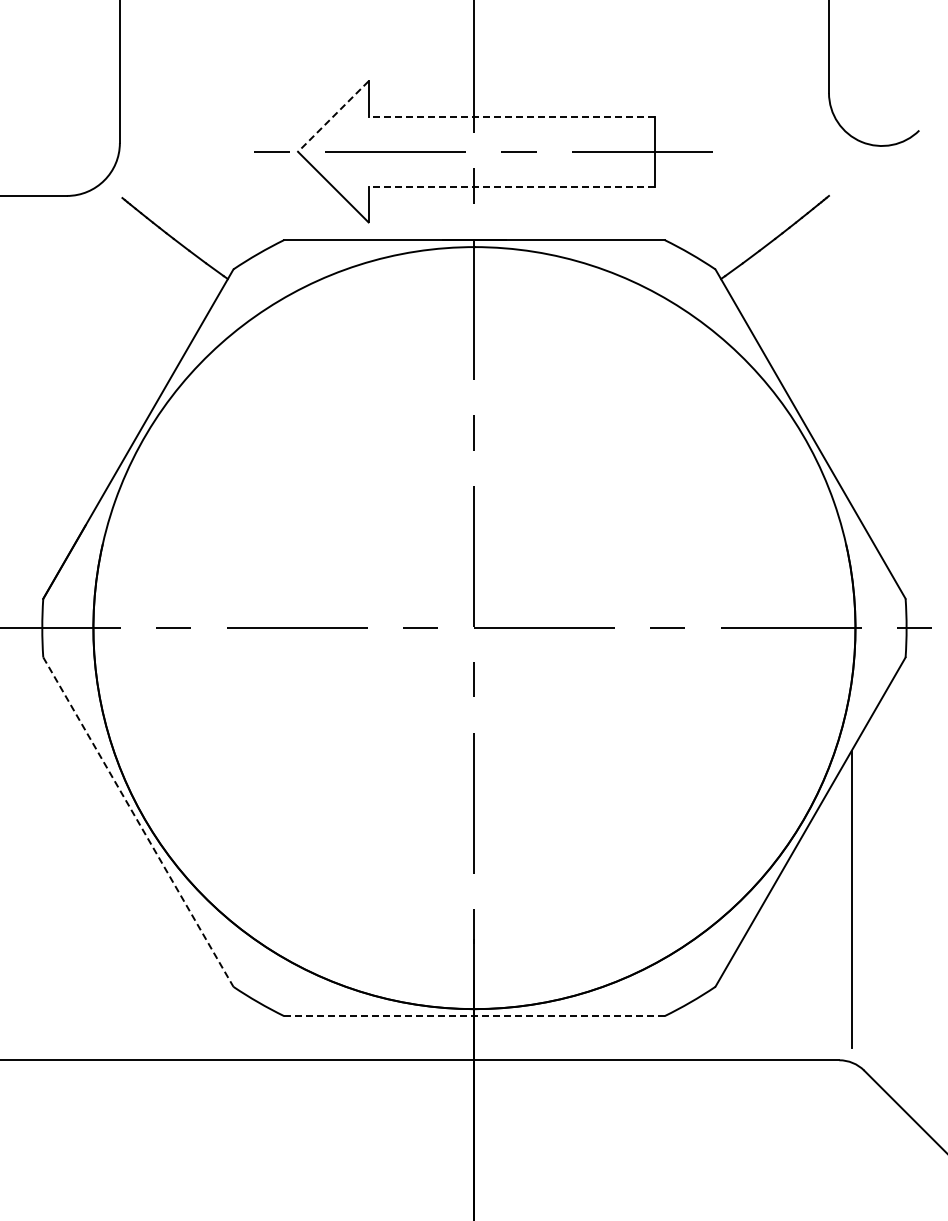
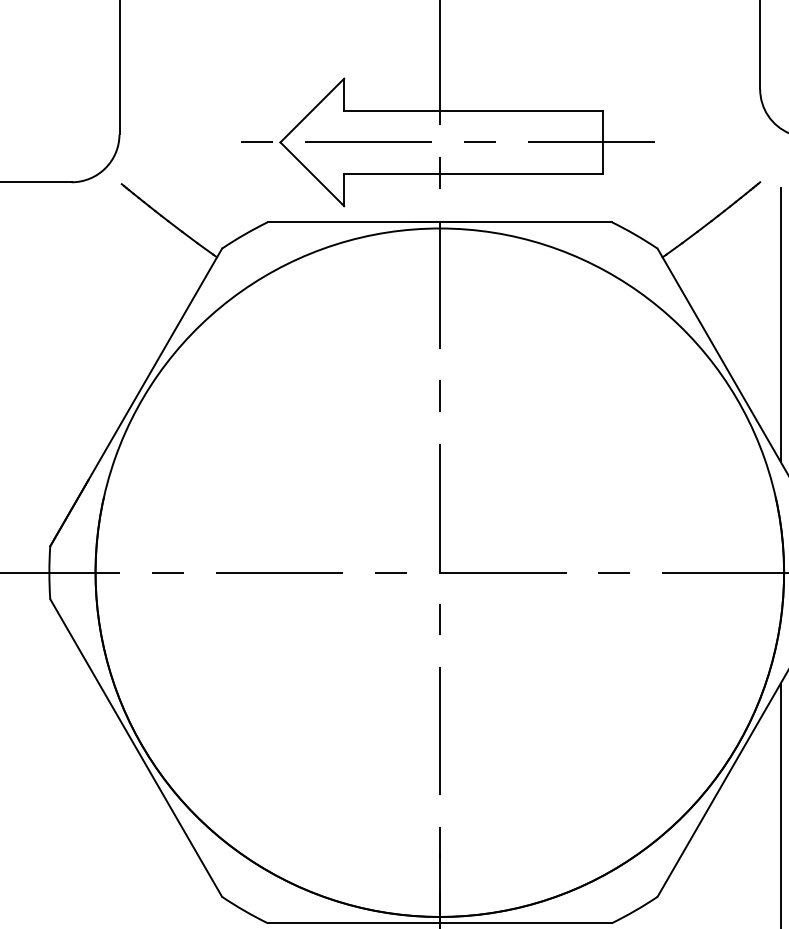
line: (333, 116) -> (312, 110), dashed -> solid
line: (511, 116) -> (473, 110), dashed -> solid
line: (511, 187) -> (473, 174), dashed -> solid
line: (851, 353) -> (780, 324), added
line: (138, 822) -> (136, 748), dashed -> solid
line: (474, 1016) -> (439, 923), dashed -> solid

